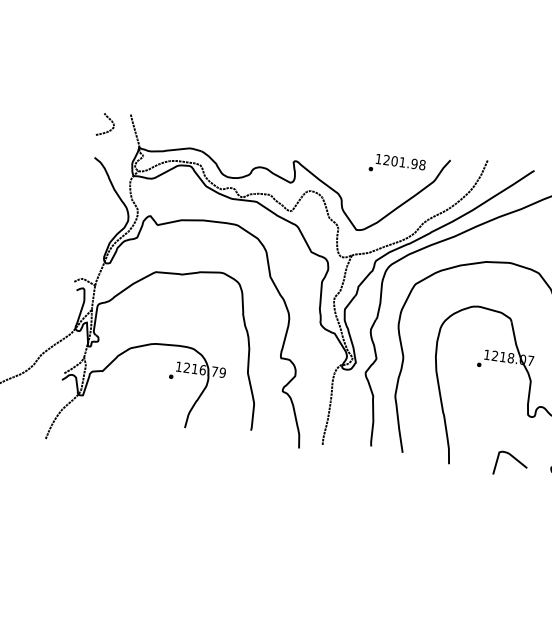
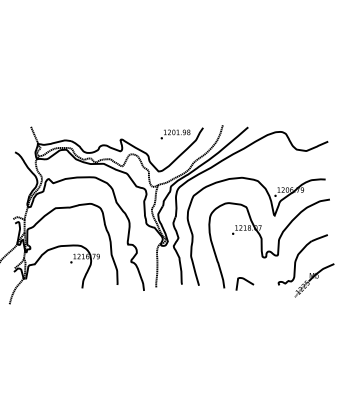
curve: (108, 120) -> (19, 131), removed
curve: (514, 460) -> (246, 281), moved

